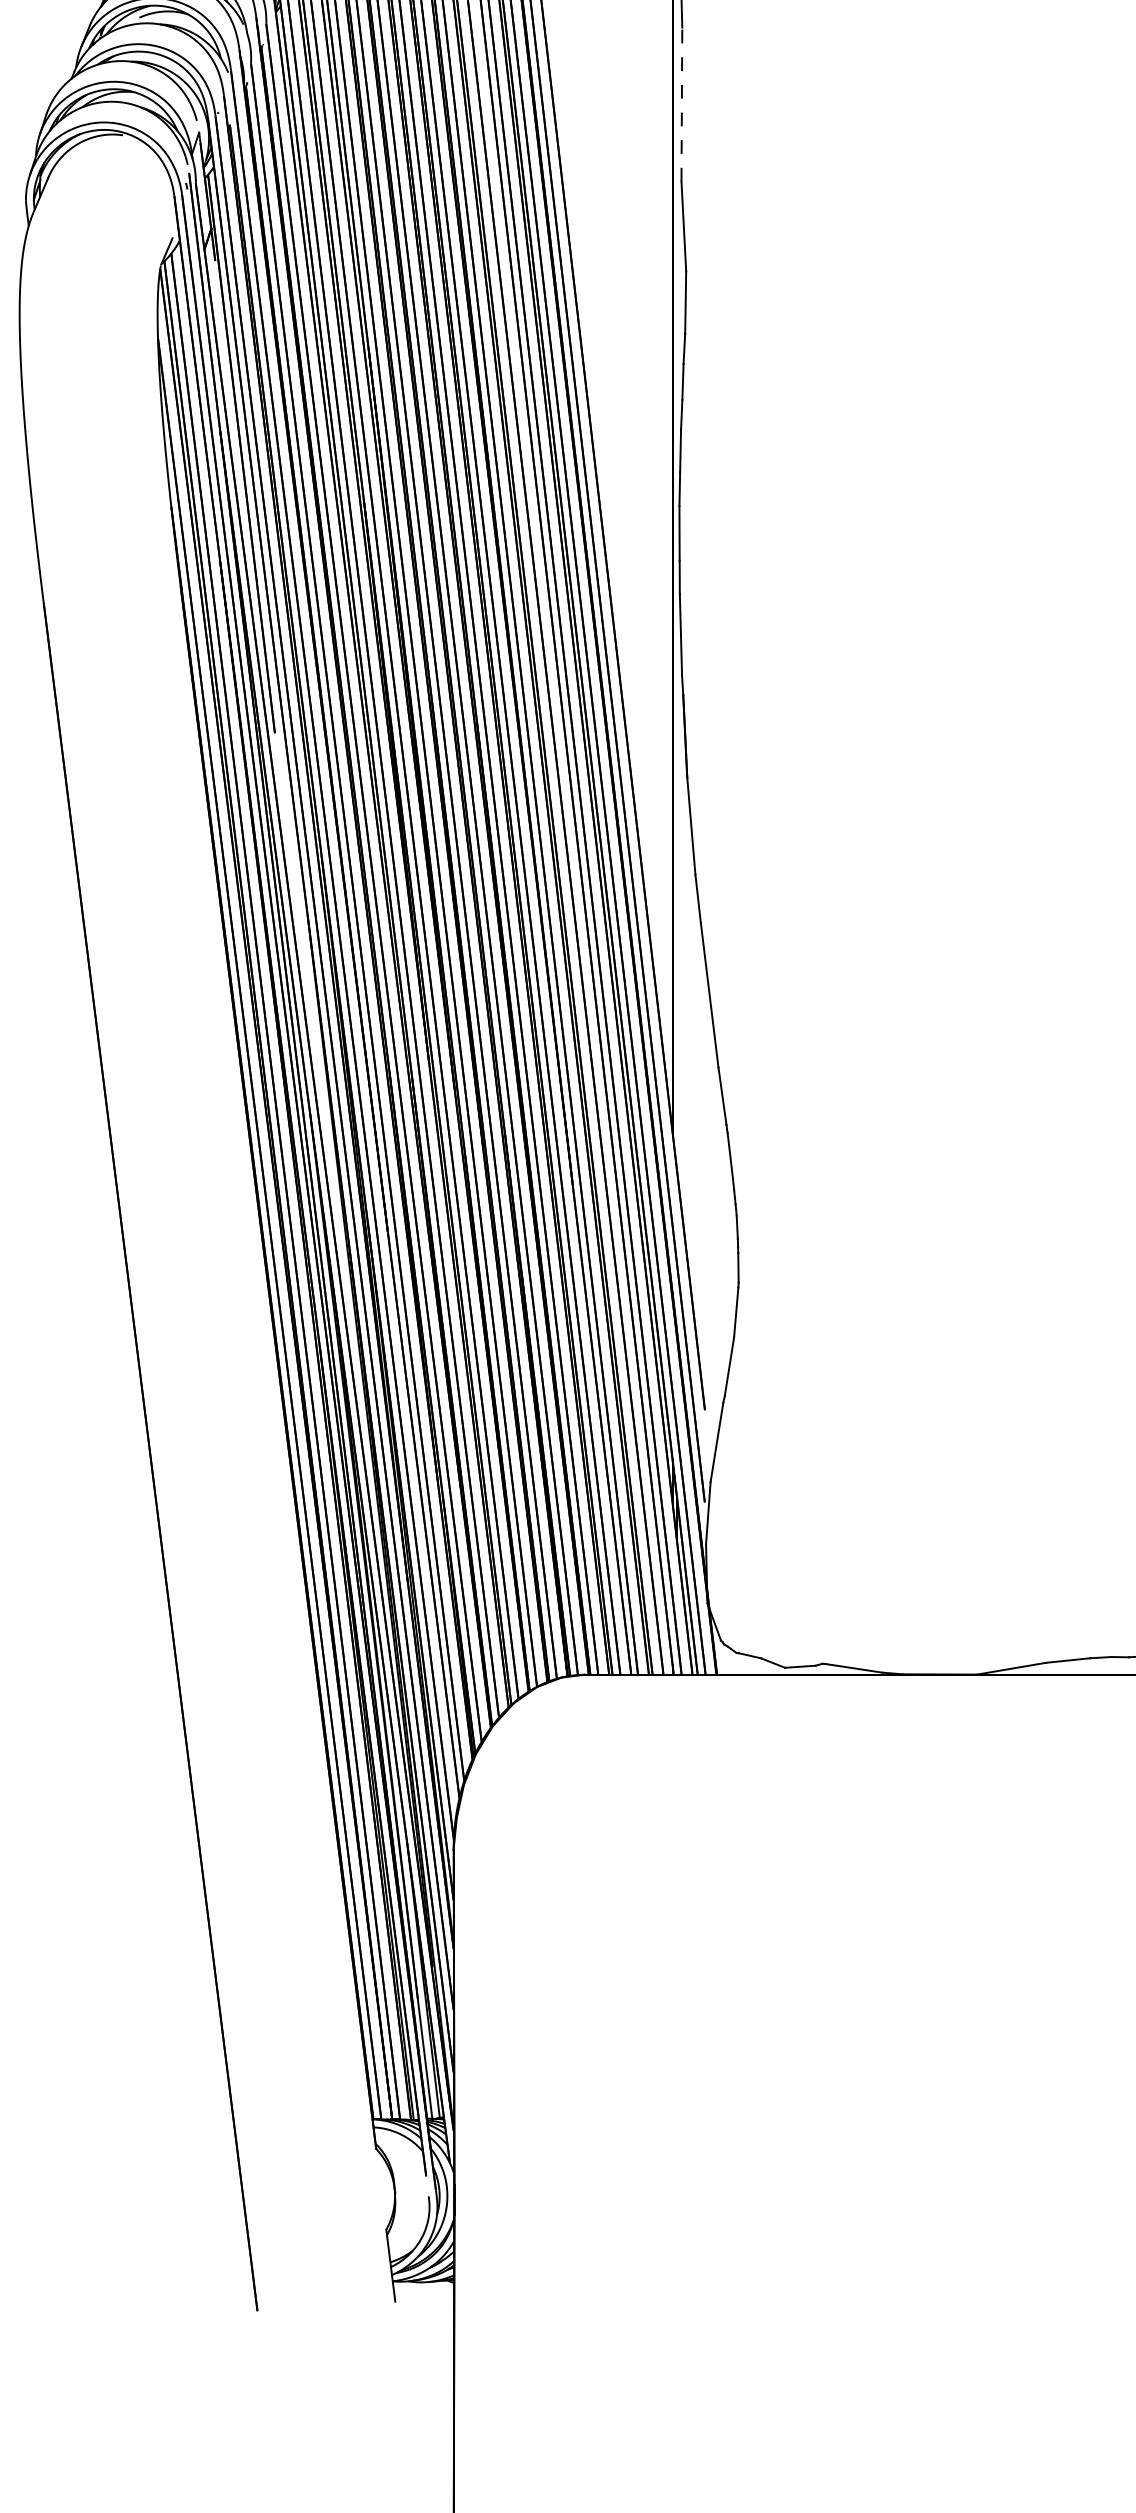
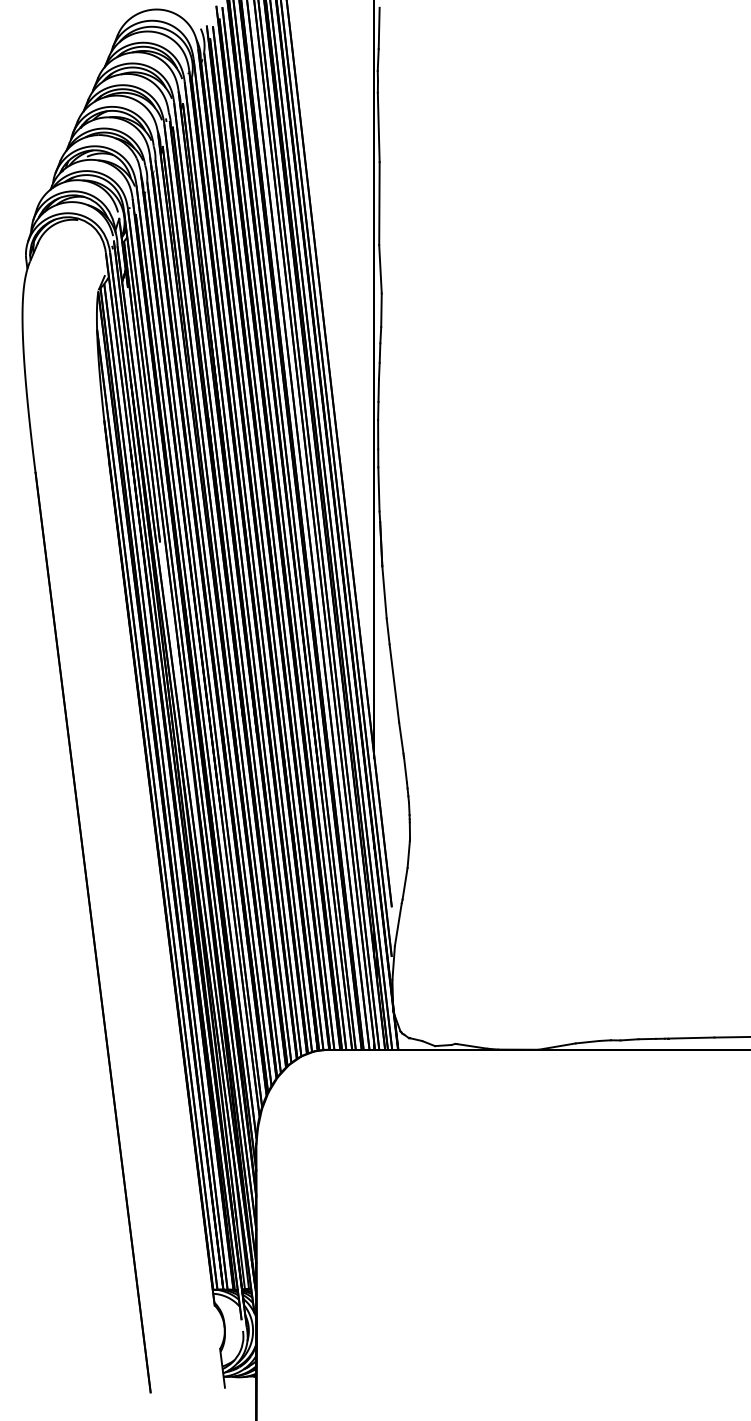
line: (682, 104) -> (379, 203), dashed -> solid

